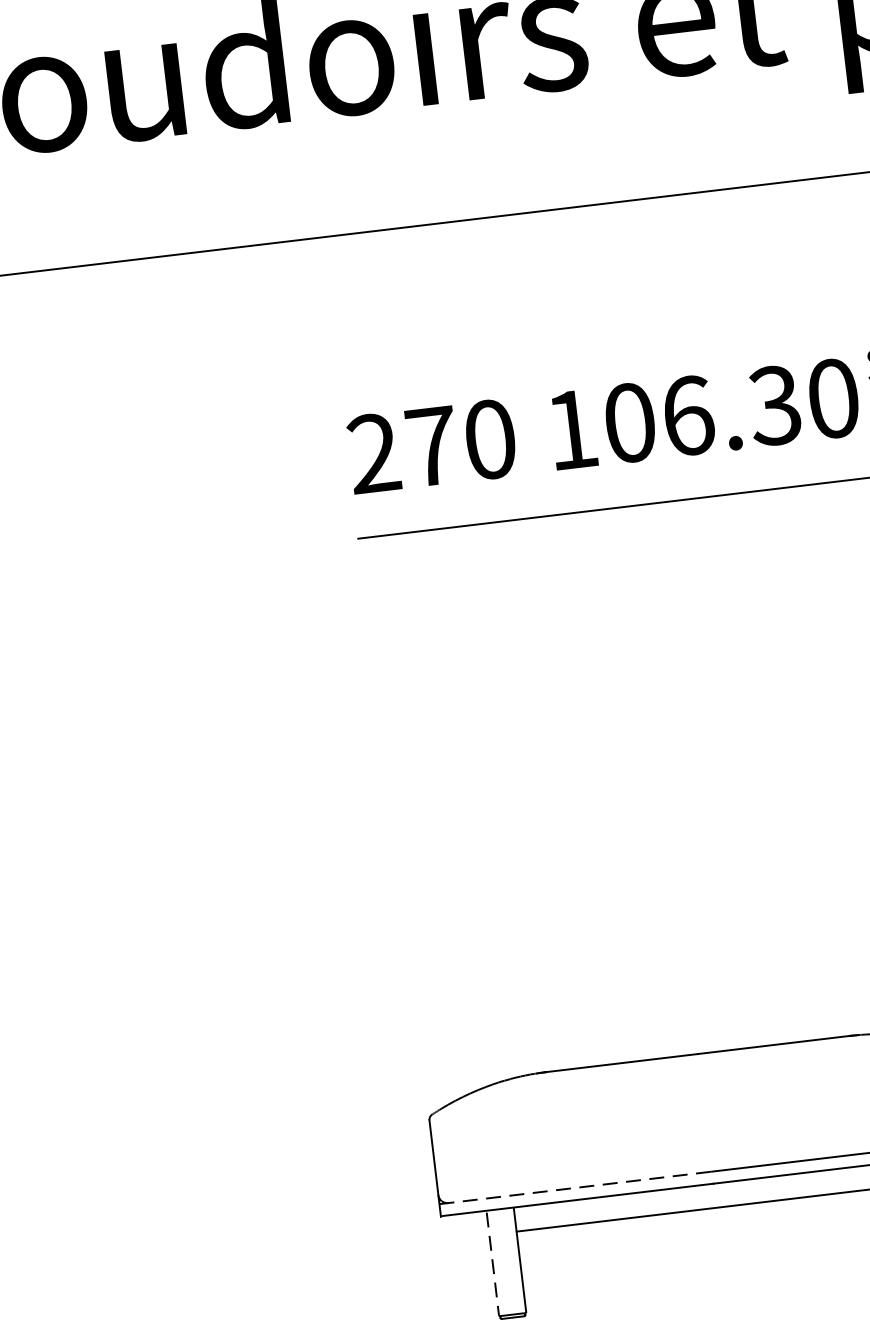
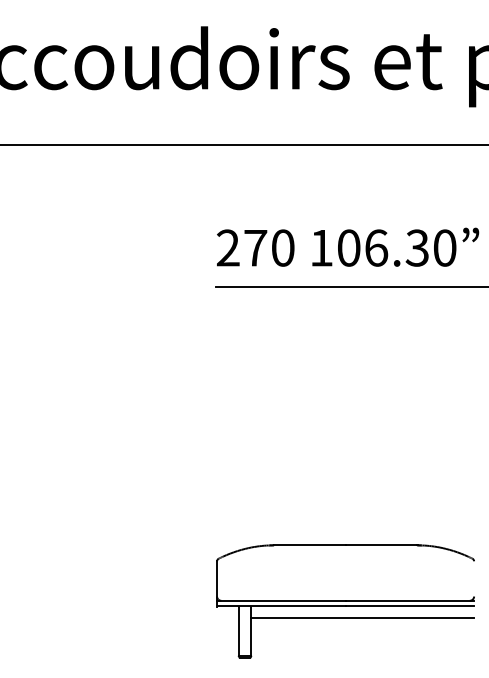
line: (575, 1187) -> (281, 600), dashed -> solid
line: (492, 1265) -> (238, 632), dashed -> solid

